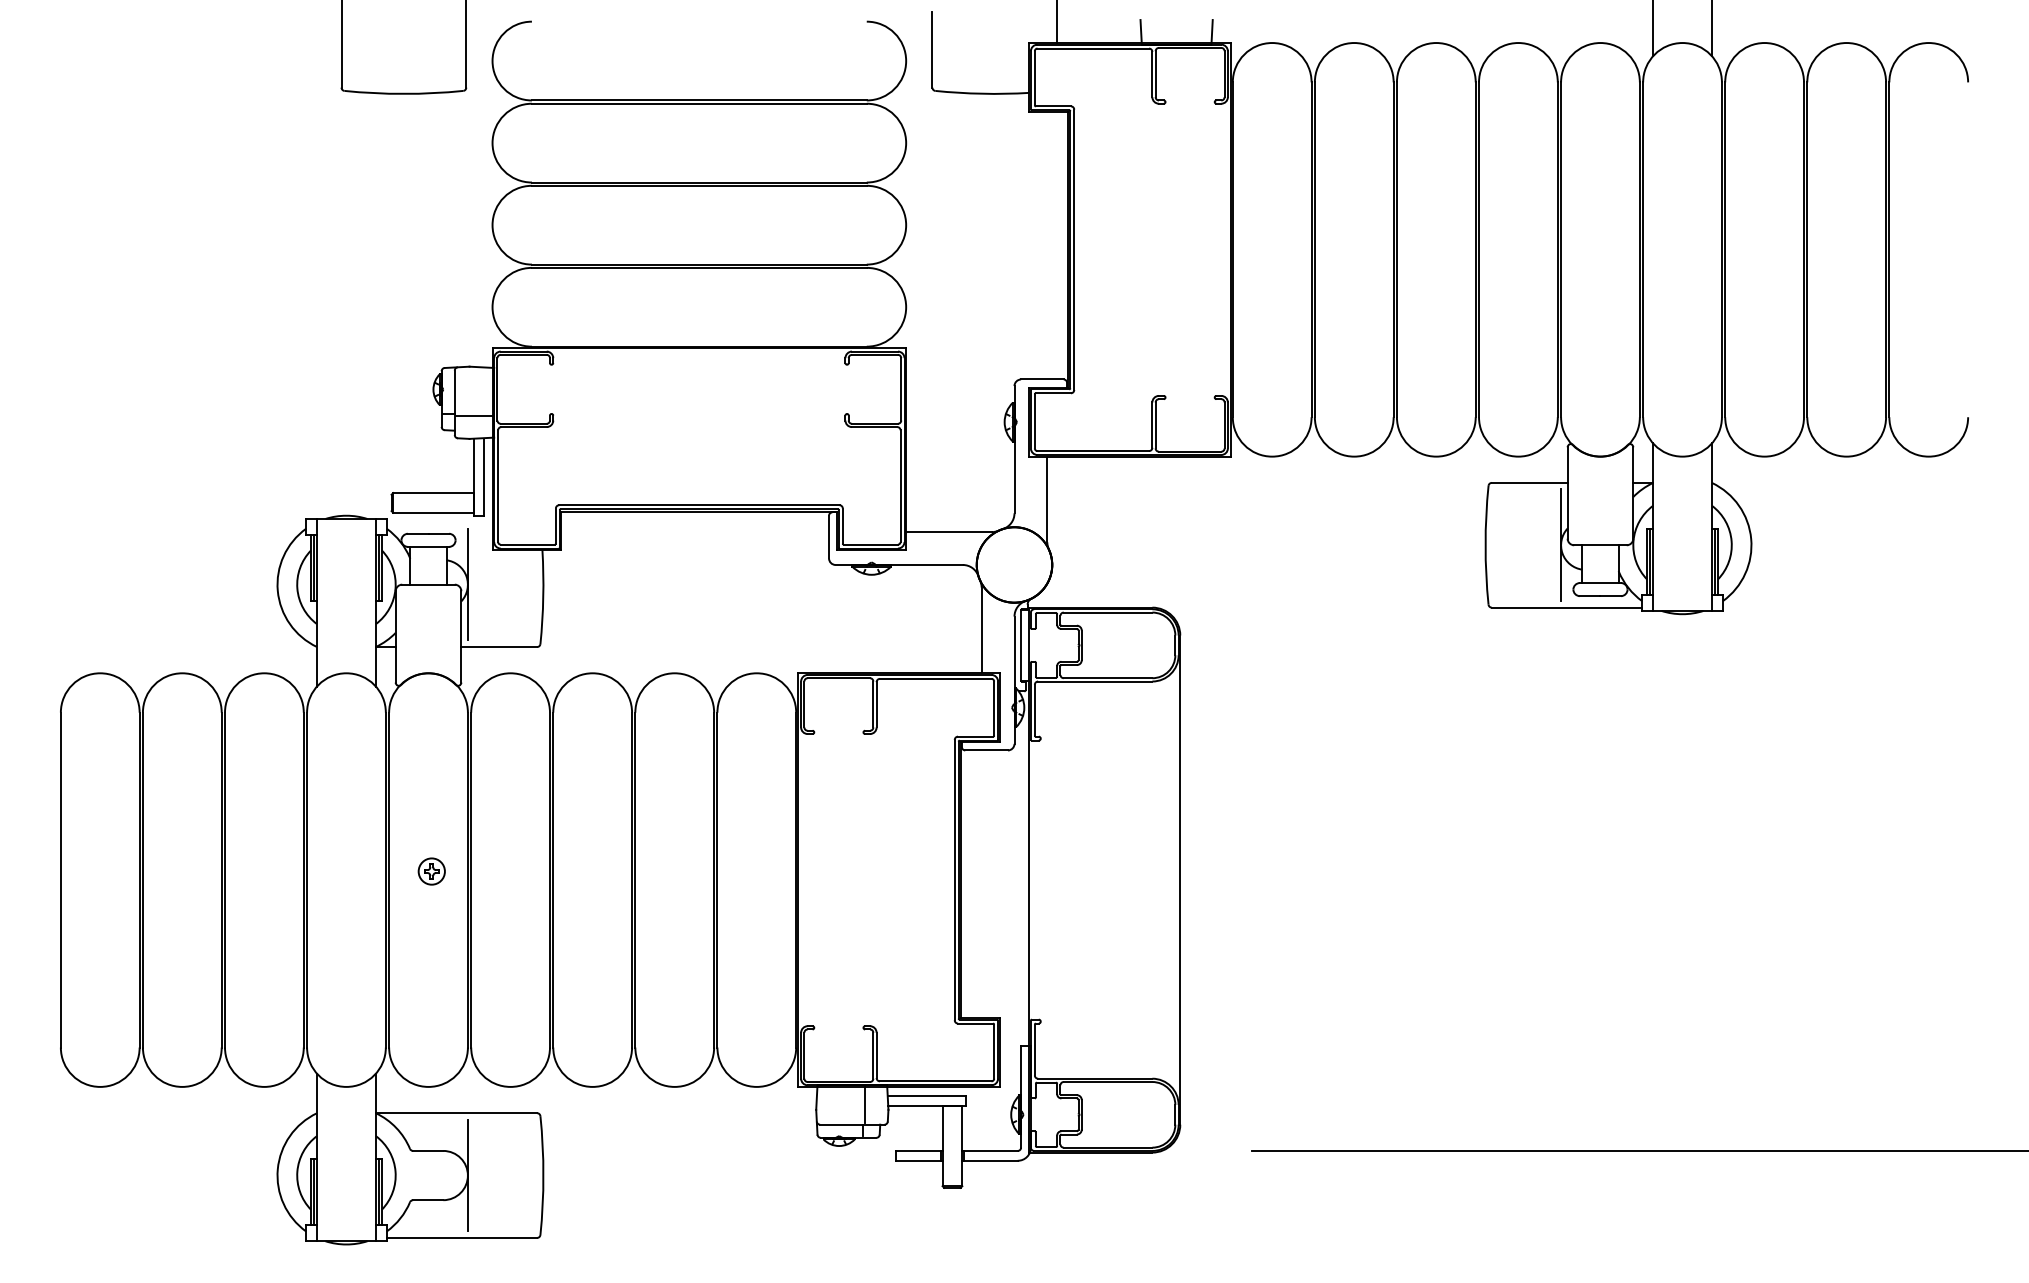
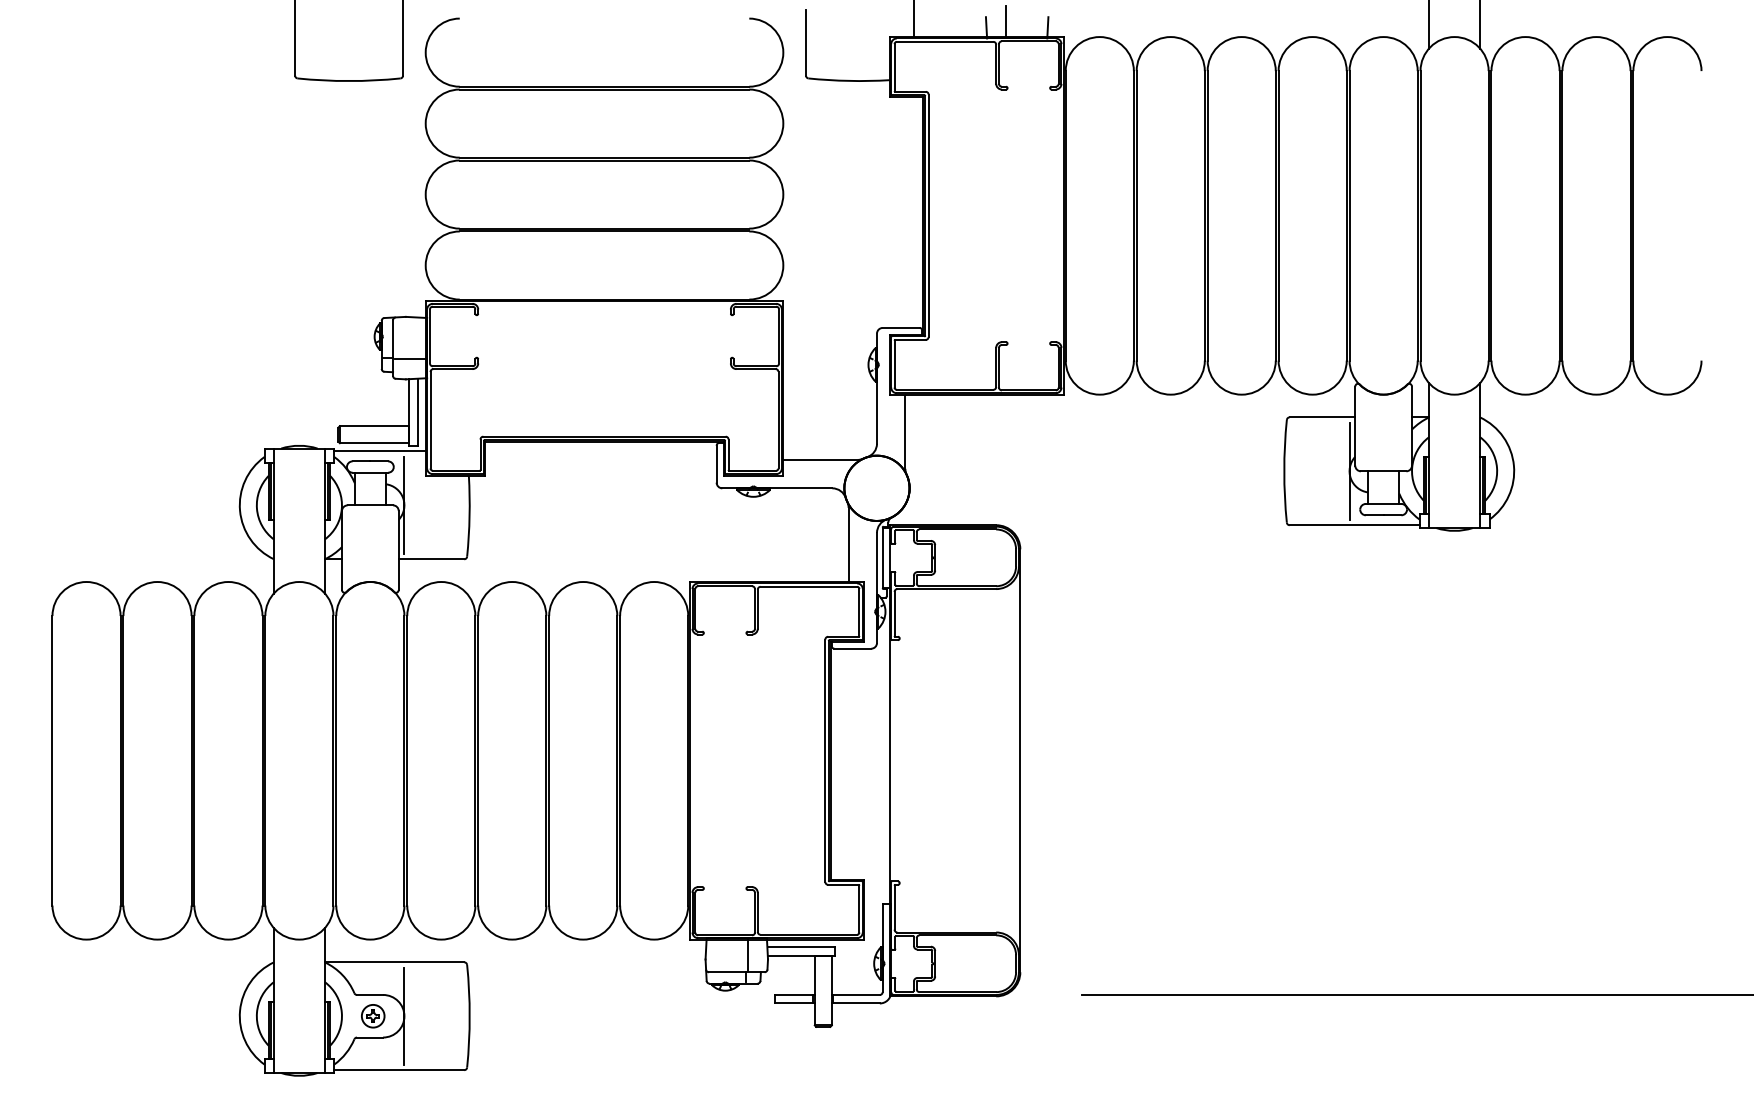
line: (1163, 25) -> (1005, 21), added
line: (439, 522) -> (379, 451), added
part: (431, 871) -> (372, 1016), moved

